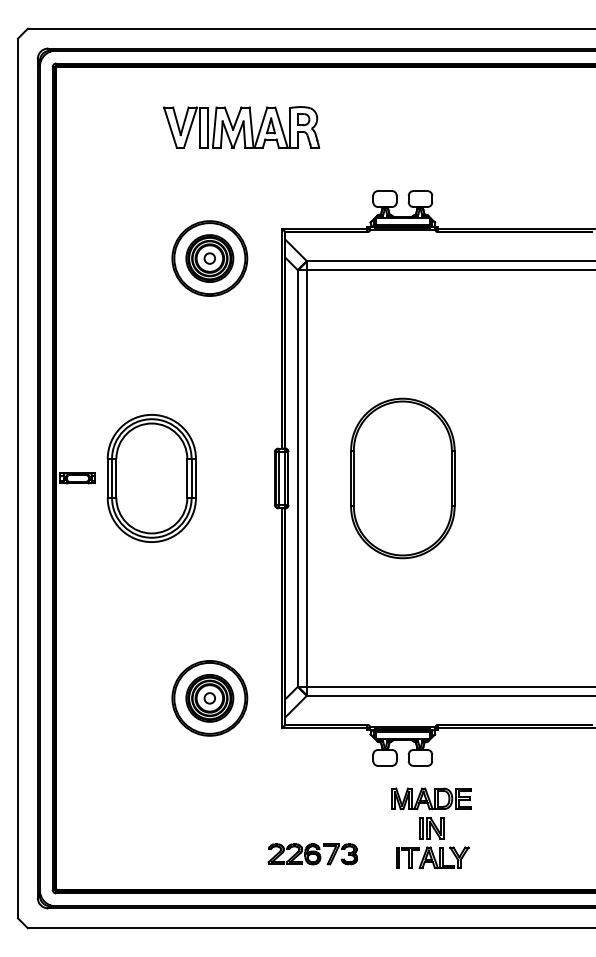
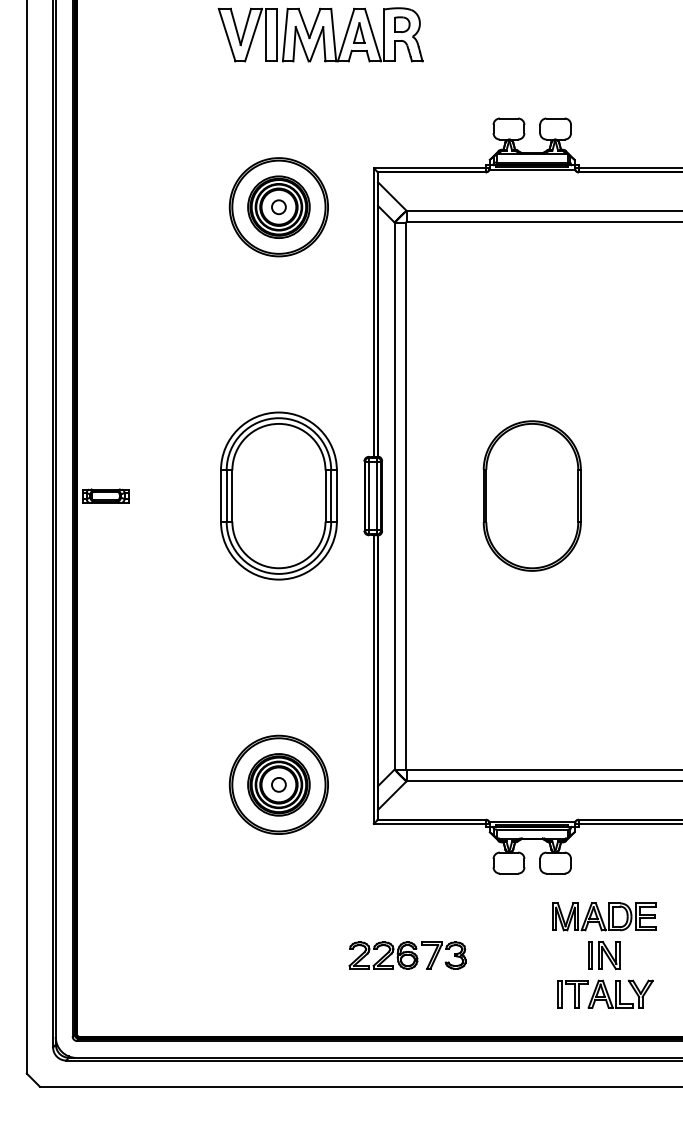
part: (151, 478) -> (278, 496), moved
part: (402, 478) -> (531, 496), size x0.71
part: (431, 827) -> (604, 954), moved
part: (312, 854) -> (407, 955), moved

